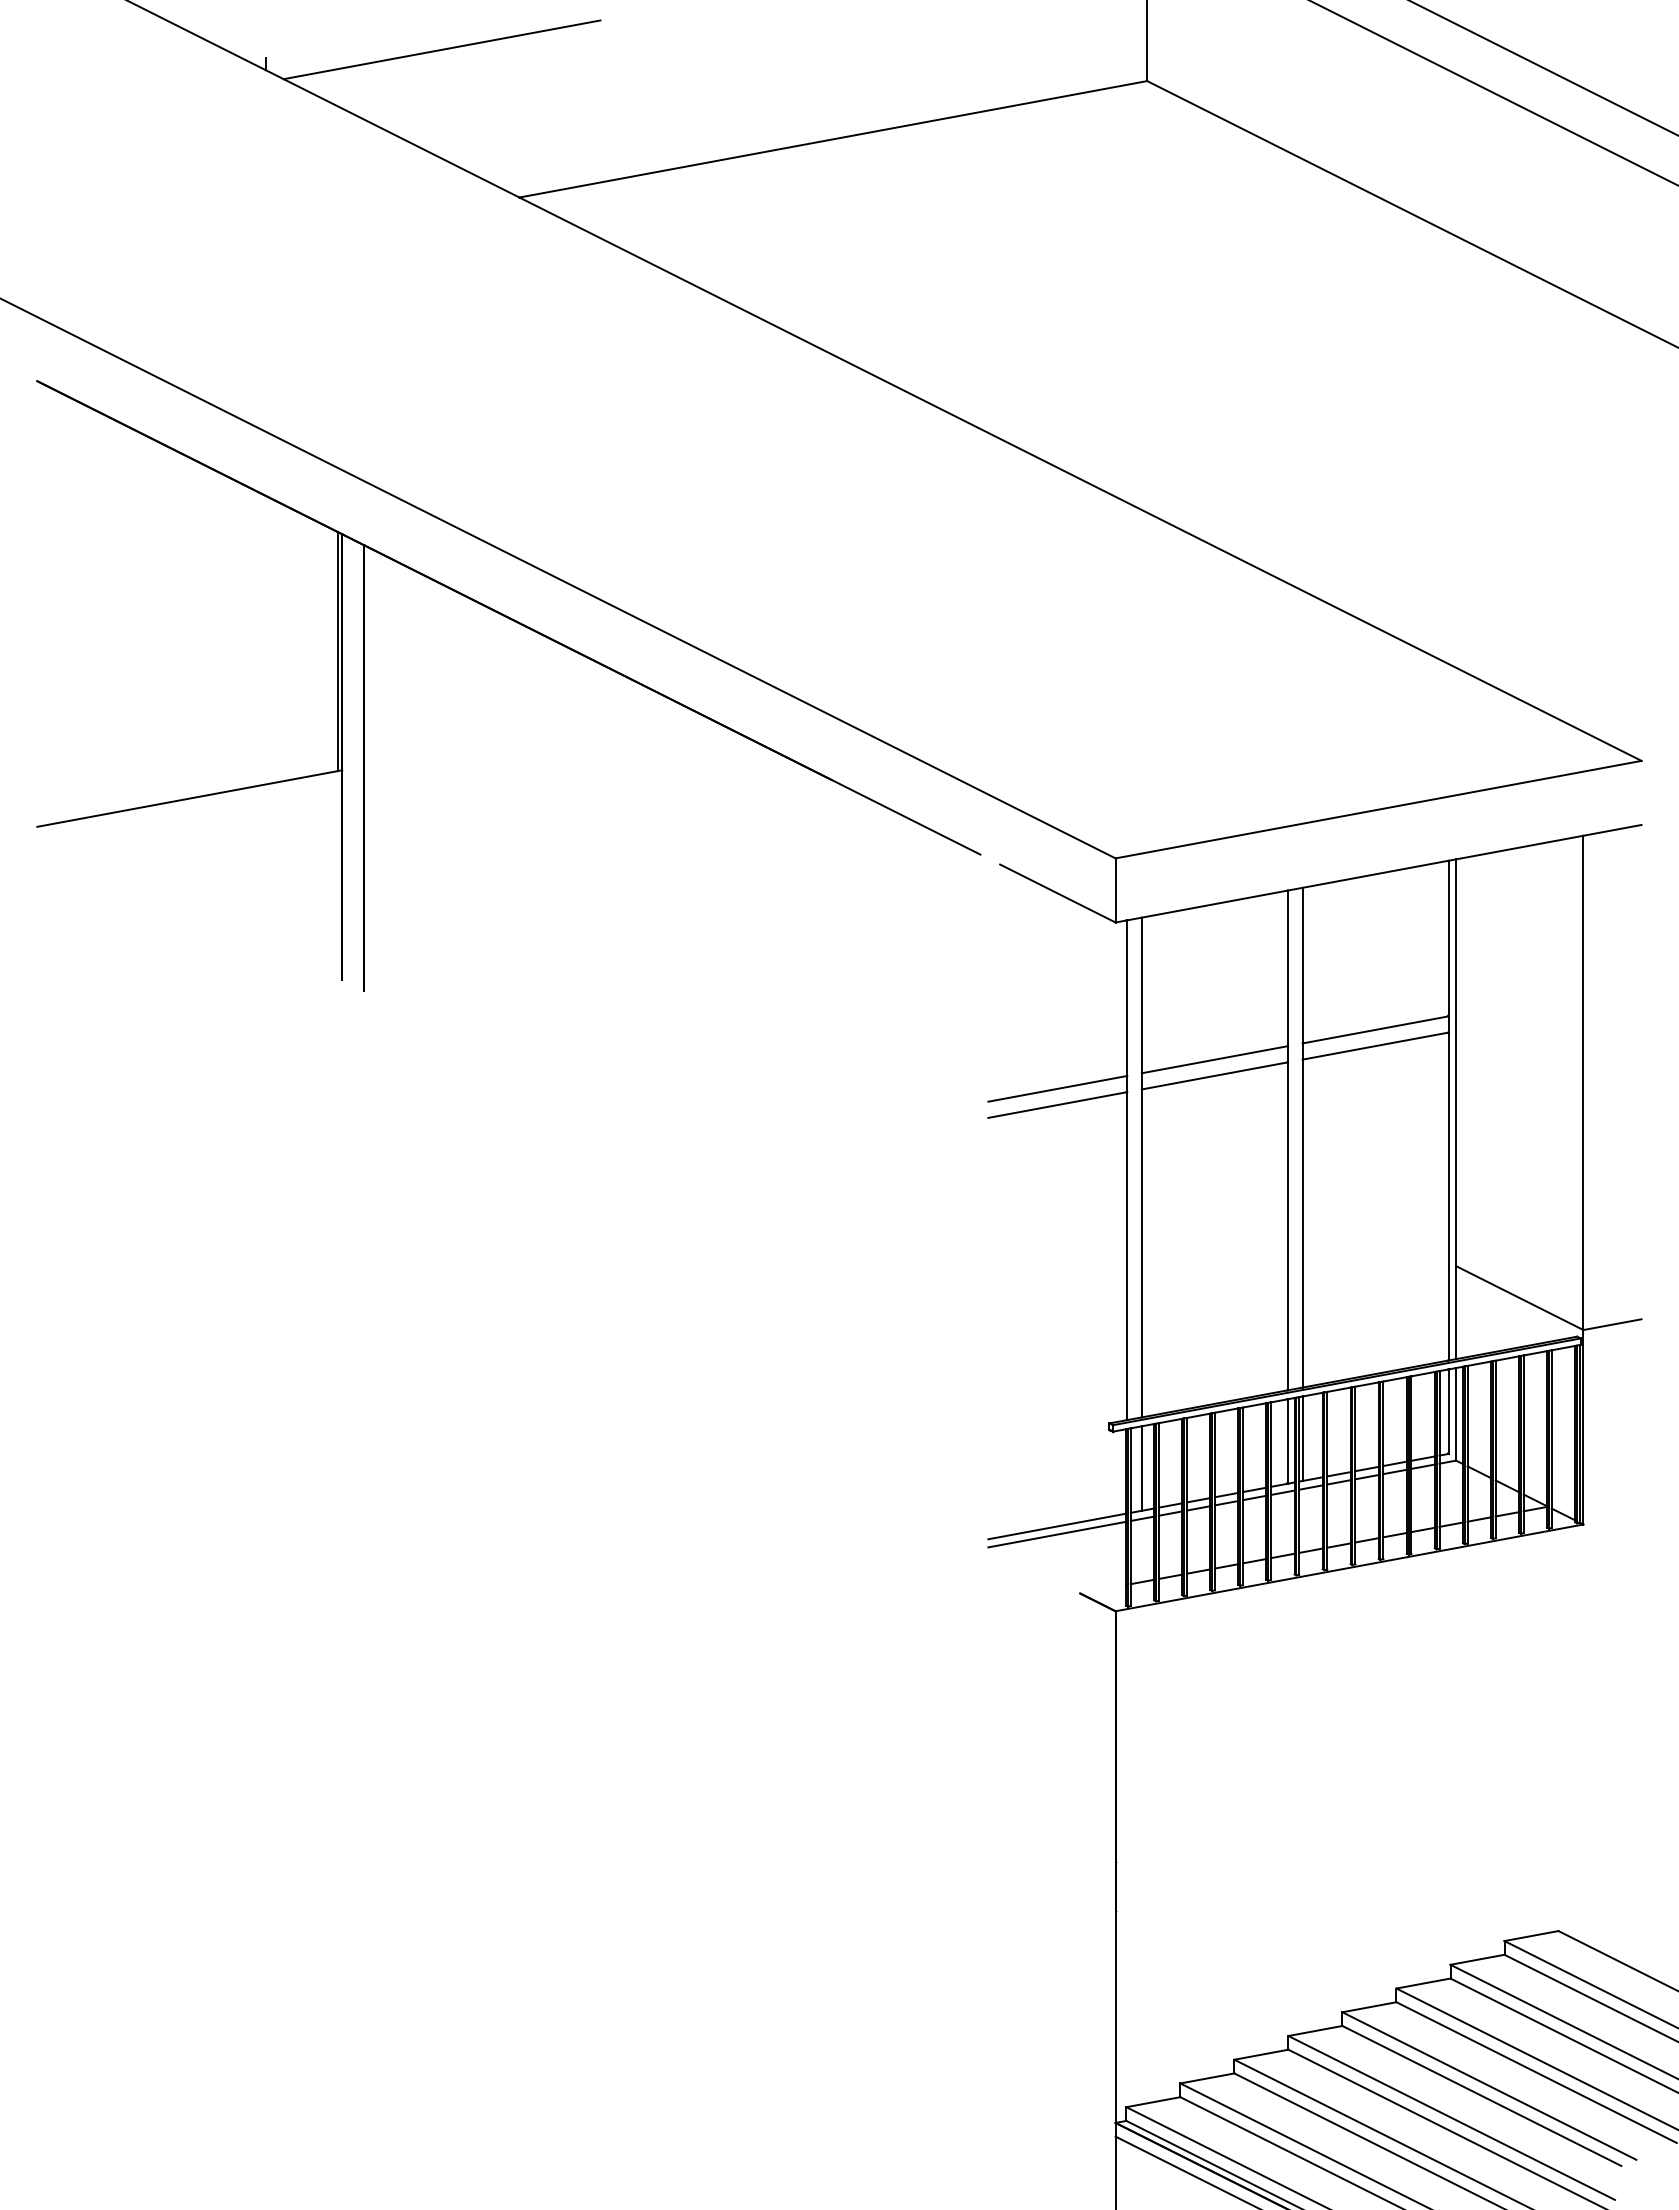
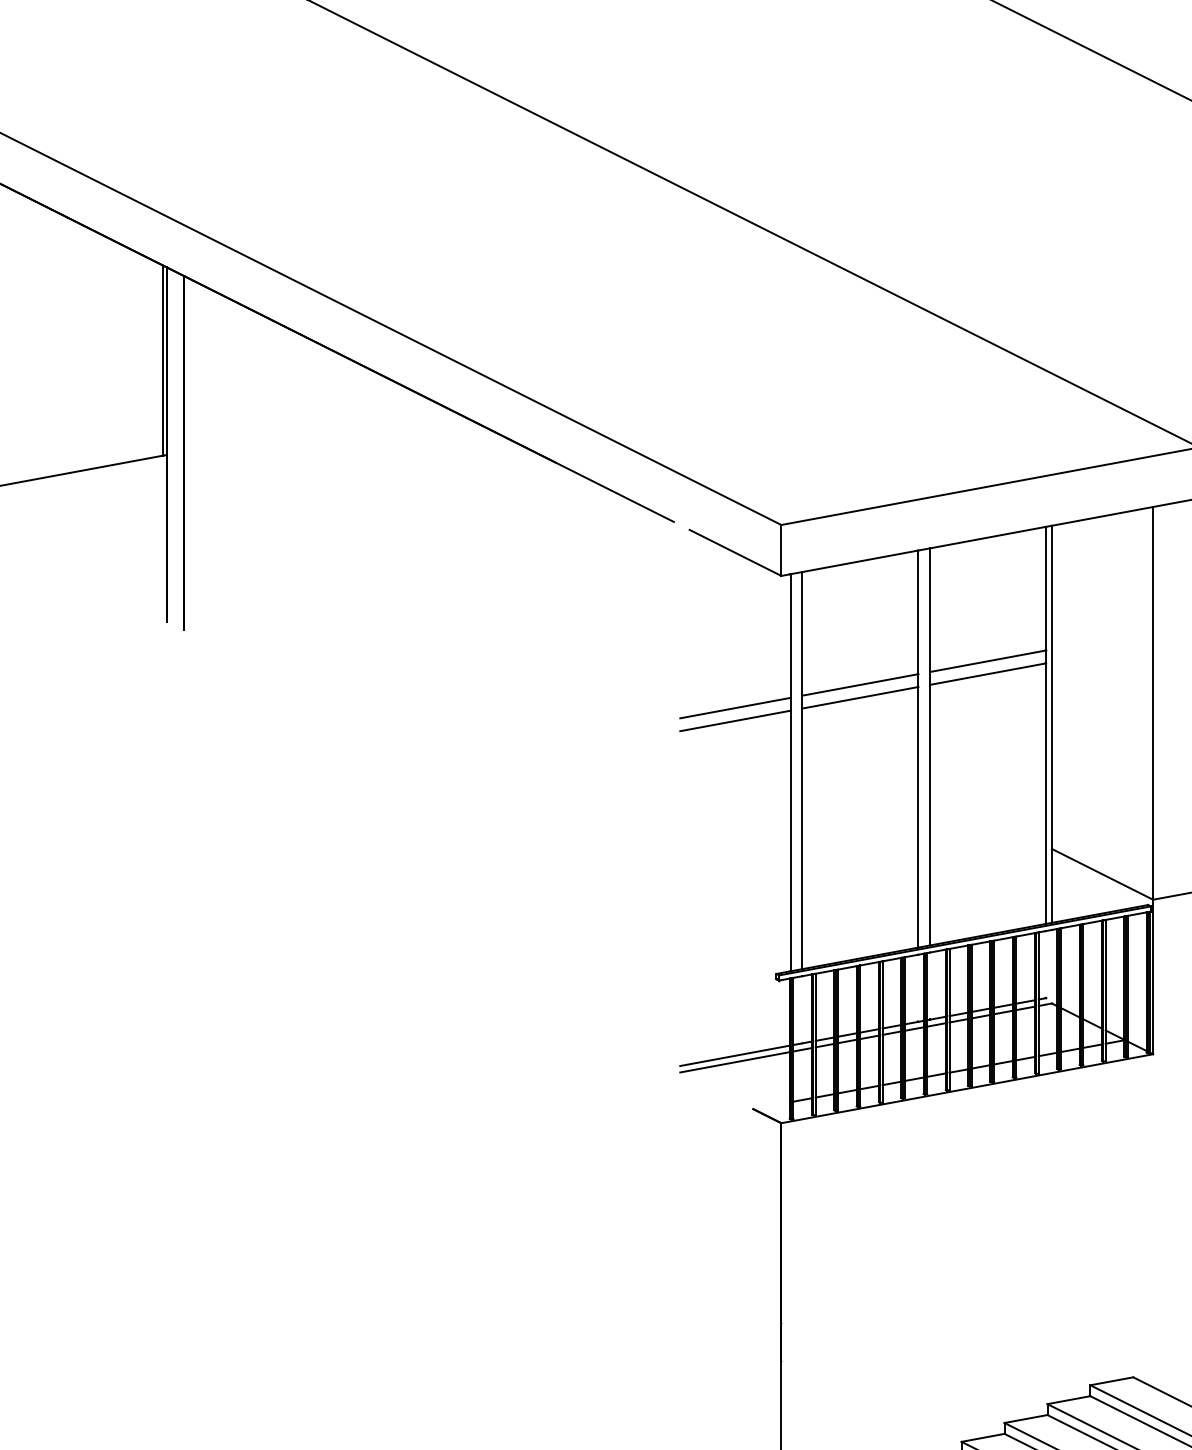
line: (1448, 1411) -> (1045, 964), removed
line: (1456, 1414) -> (1052, 966), removed
line: (1302, 1438) -> (929, 985), removed
line: (1288, 1441) -> (918, 988), removed
line: (1141, 1468) -> (801, 1009), removed

